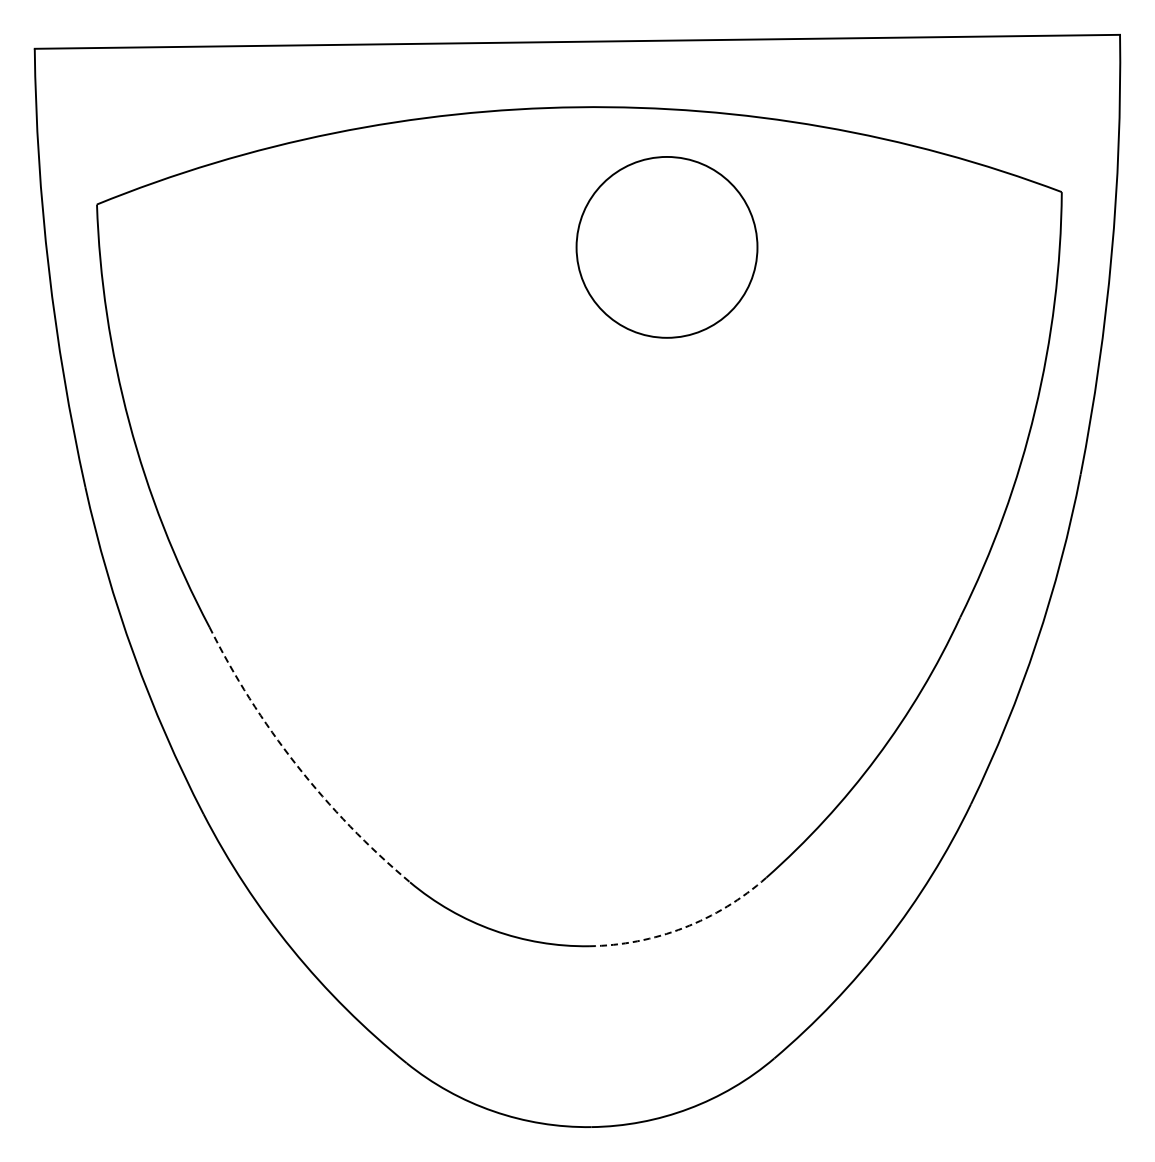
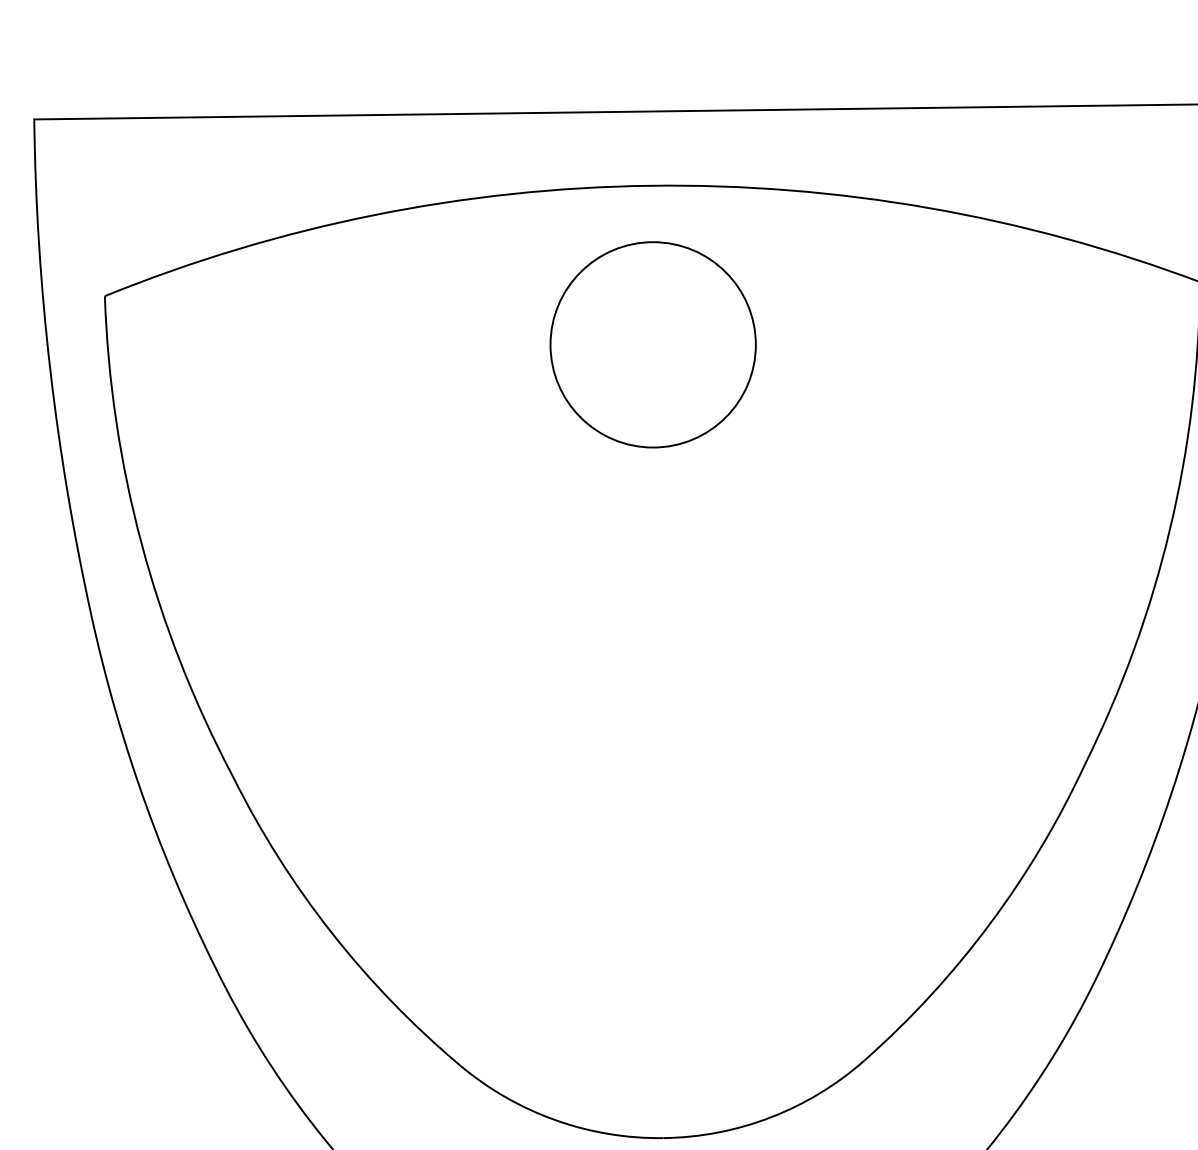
circle: (666, 247) -> (652, 344), moved
arc: (296, 765) -> (331, 932), dashed -> solid
arc: (683, 927) -> (770, 1116), dashed -> solid

